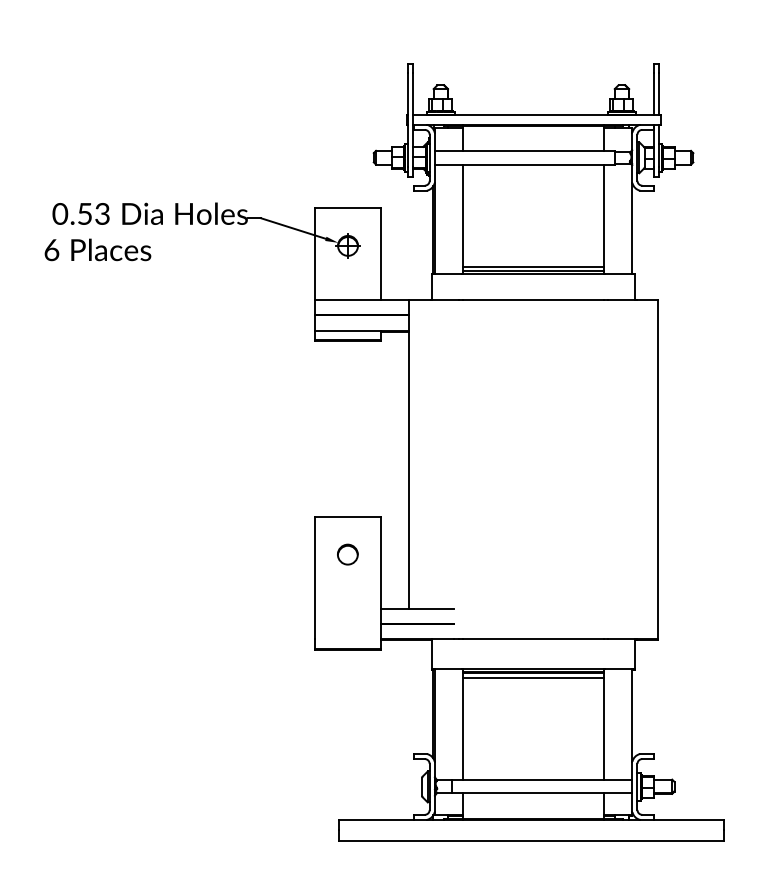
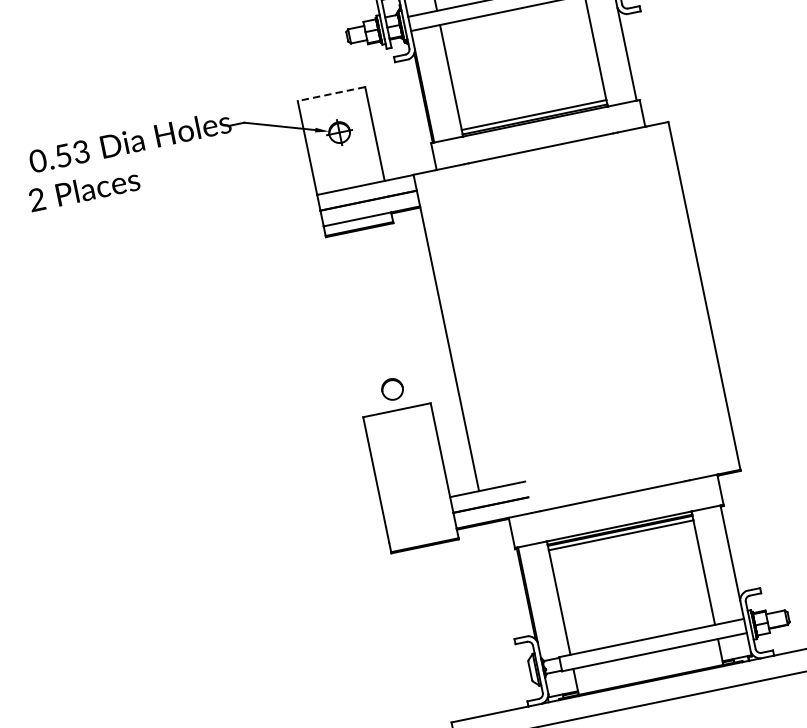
line: (347, 208) -> (331, 94), solid -> dashed
text: (51, 250) -> (36, 200), 6 -> 2
part: (347, 554) -> (392, 389), moved

